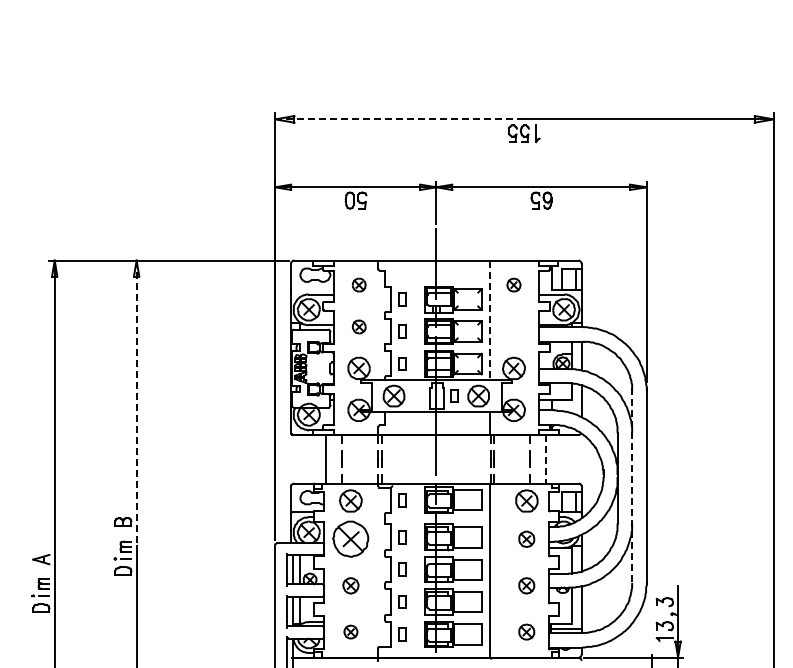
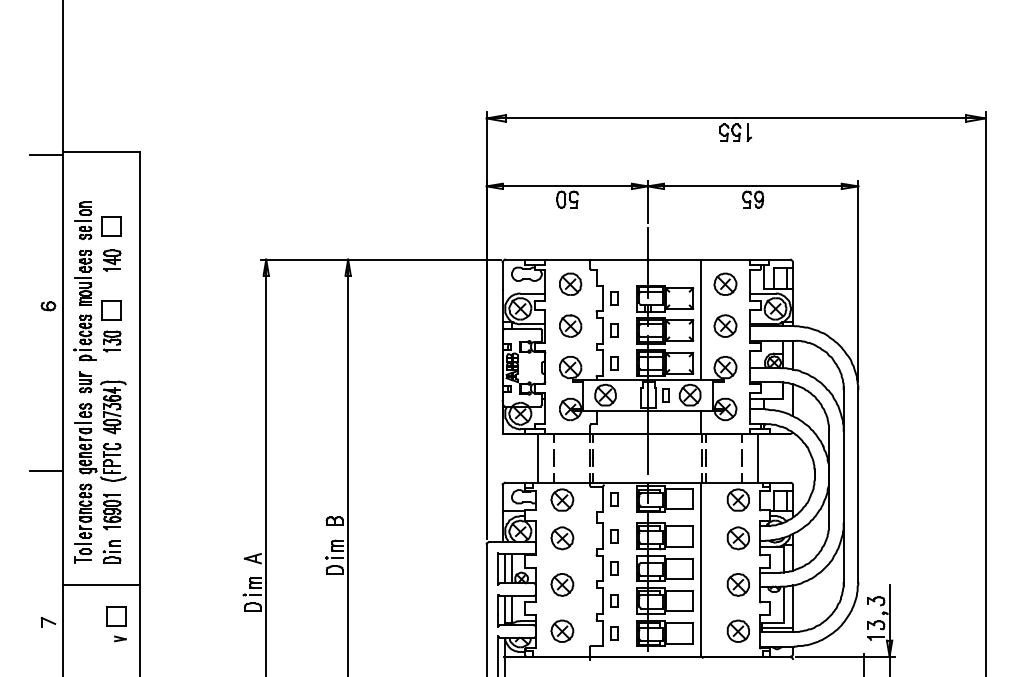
line: (399, 119) -> (611, 118), dashed -> solid
part: (358, 284) -> (570, 283), size x1.67
part: (513, 284) -> (725, 283), size x1.67
line: (489, 320) -> (701, 319), dashed -> solid
part: (358, 326) -> (570, 325), size x1.67
part: (513, 326) -> (725, 325), added
line: (136, 403) -> (348, 402), dashed -> solid
line: (545, 459) -> (757, 458), dashed -> solid
line: (631, 487) -> (843, 486), dashed -> solid
part: (350, 539) -> (562, 538), size x0.62
part: (525, 539) -> (737, 538), size x1.43
part: (350, 585) -> (562, 584), size x1.43
part: (525, 585) -> (737, 584), size x1.43
part: (350, 631) -> (562, 630), size x1.67
part: (525, 631) -> (737, 630), size x1.43

